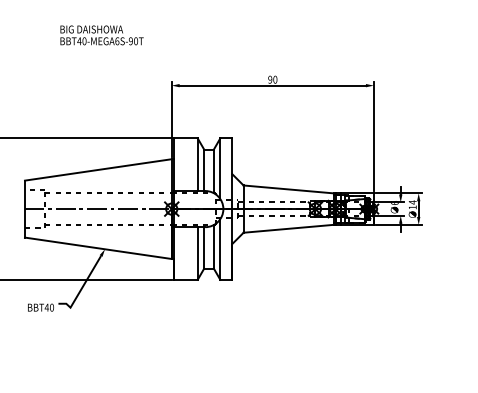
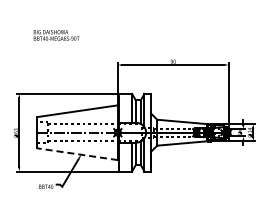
text: (101, 35) -> (56, 35), moved
line: (98, 248) -> (77, 154), solid -> dashed

